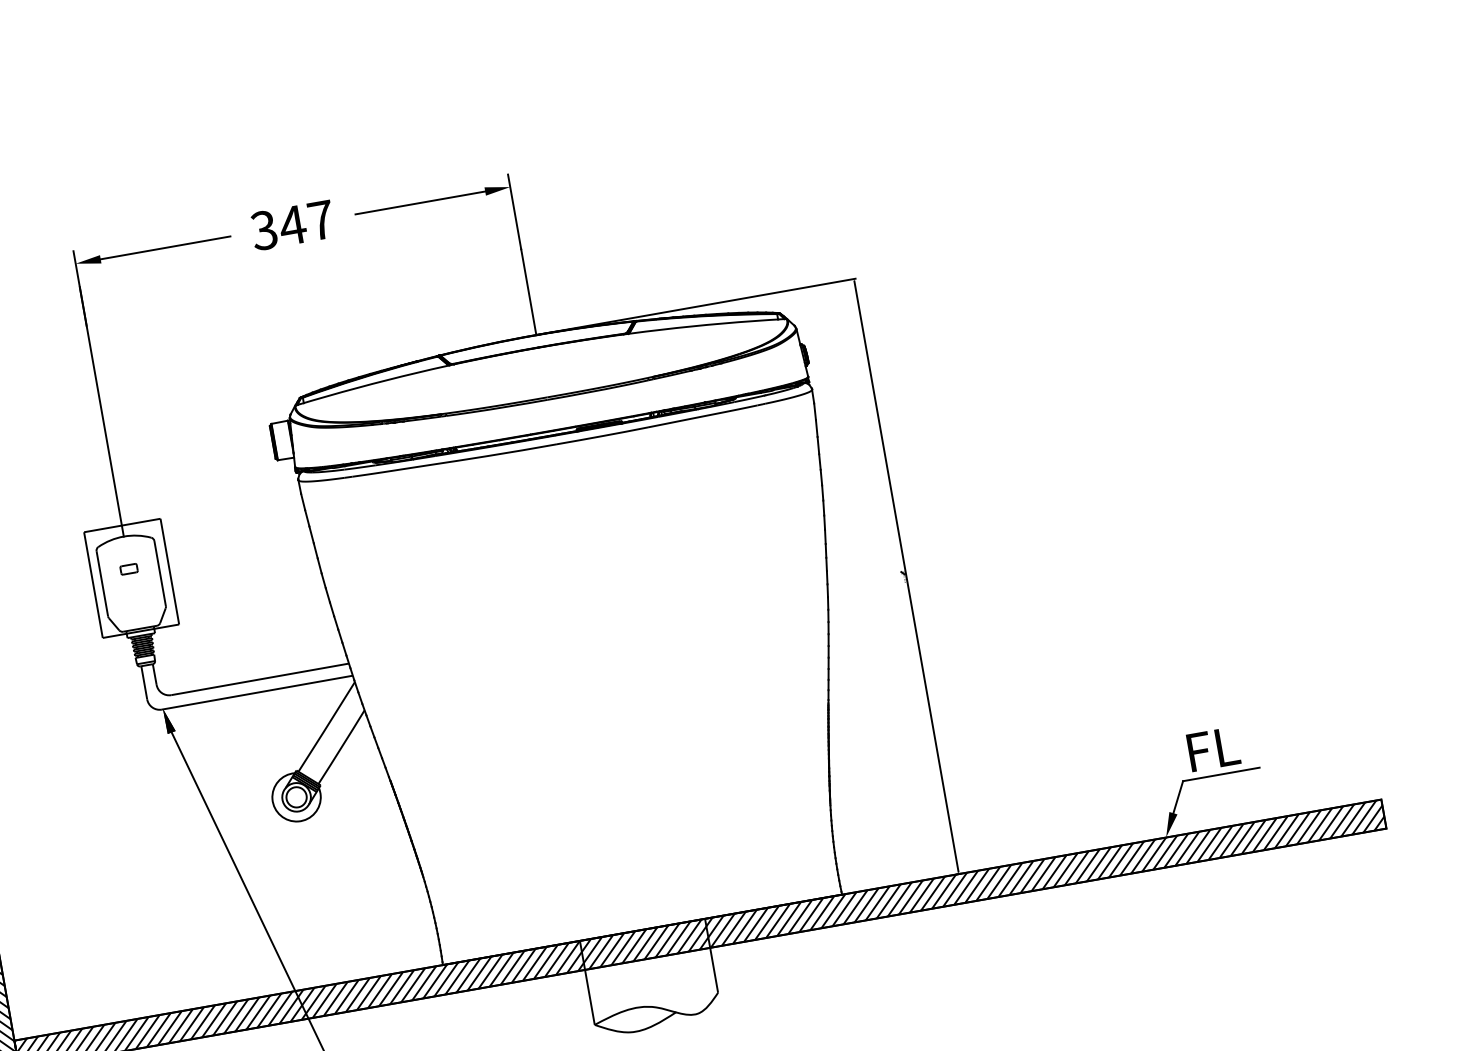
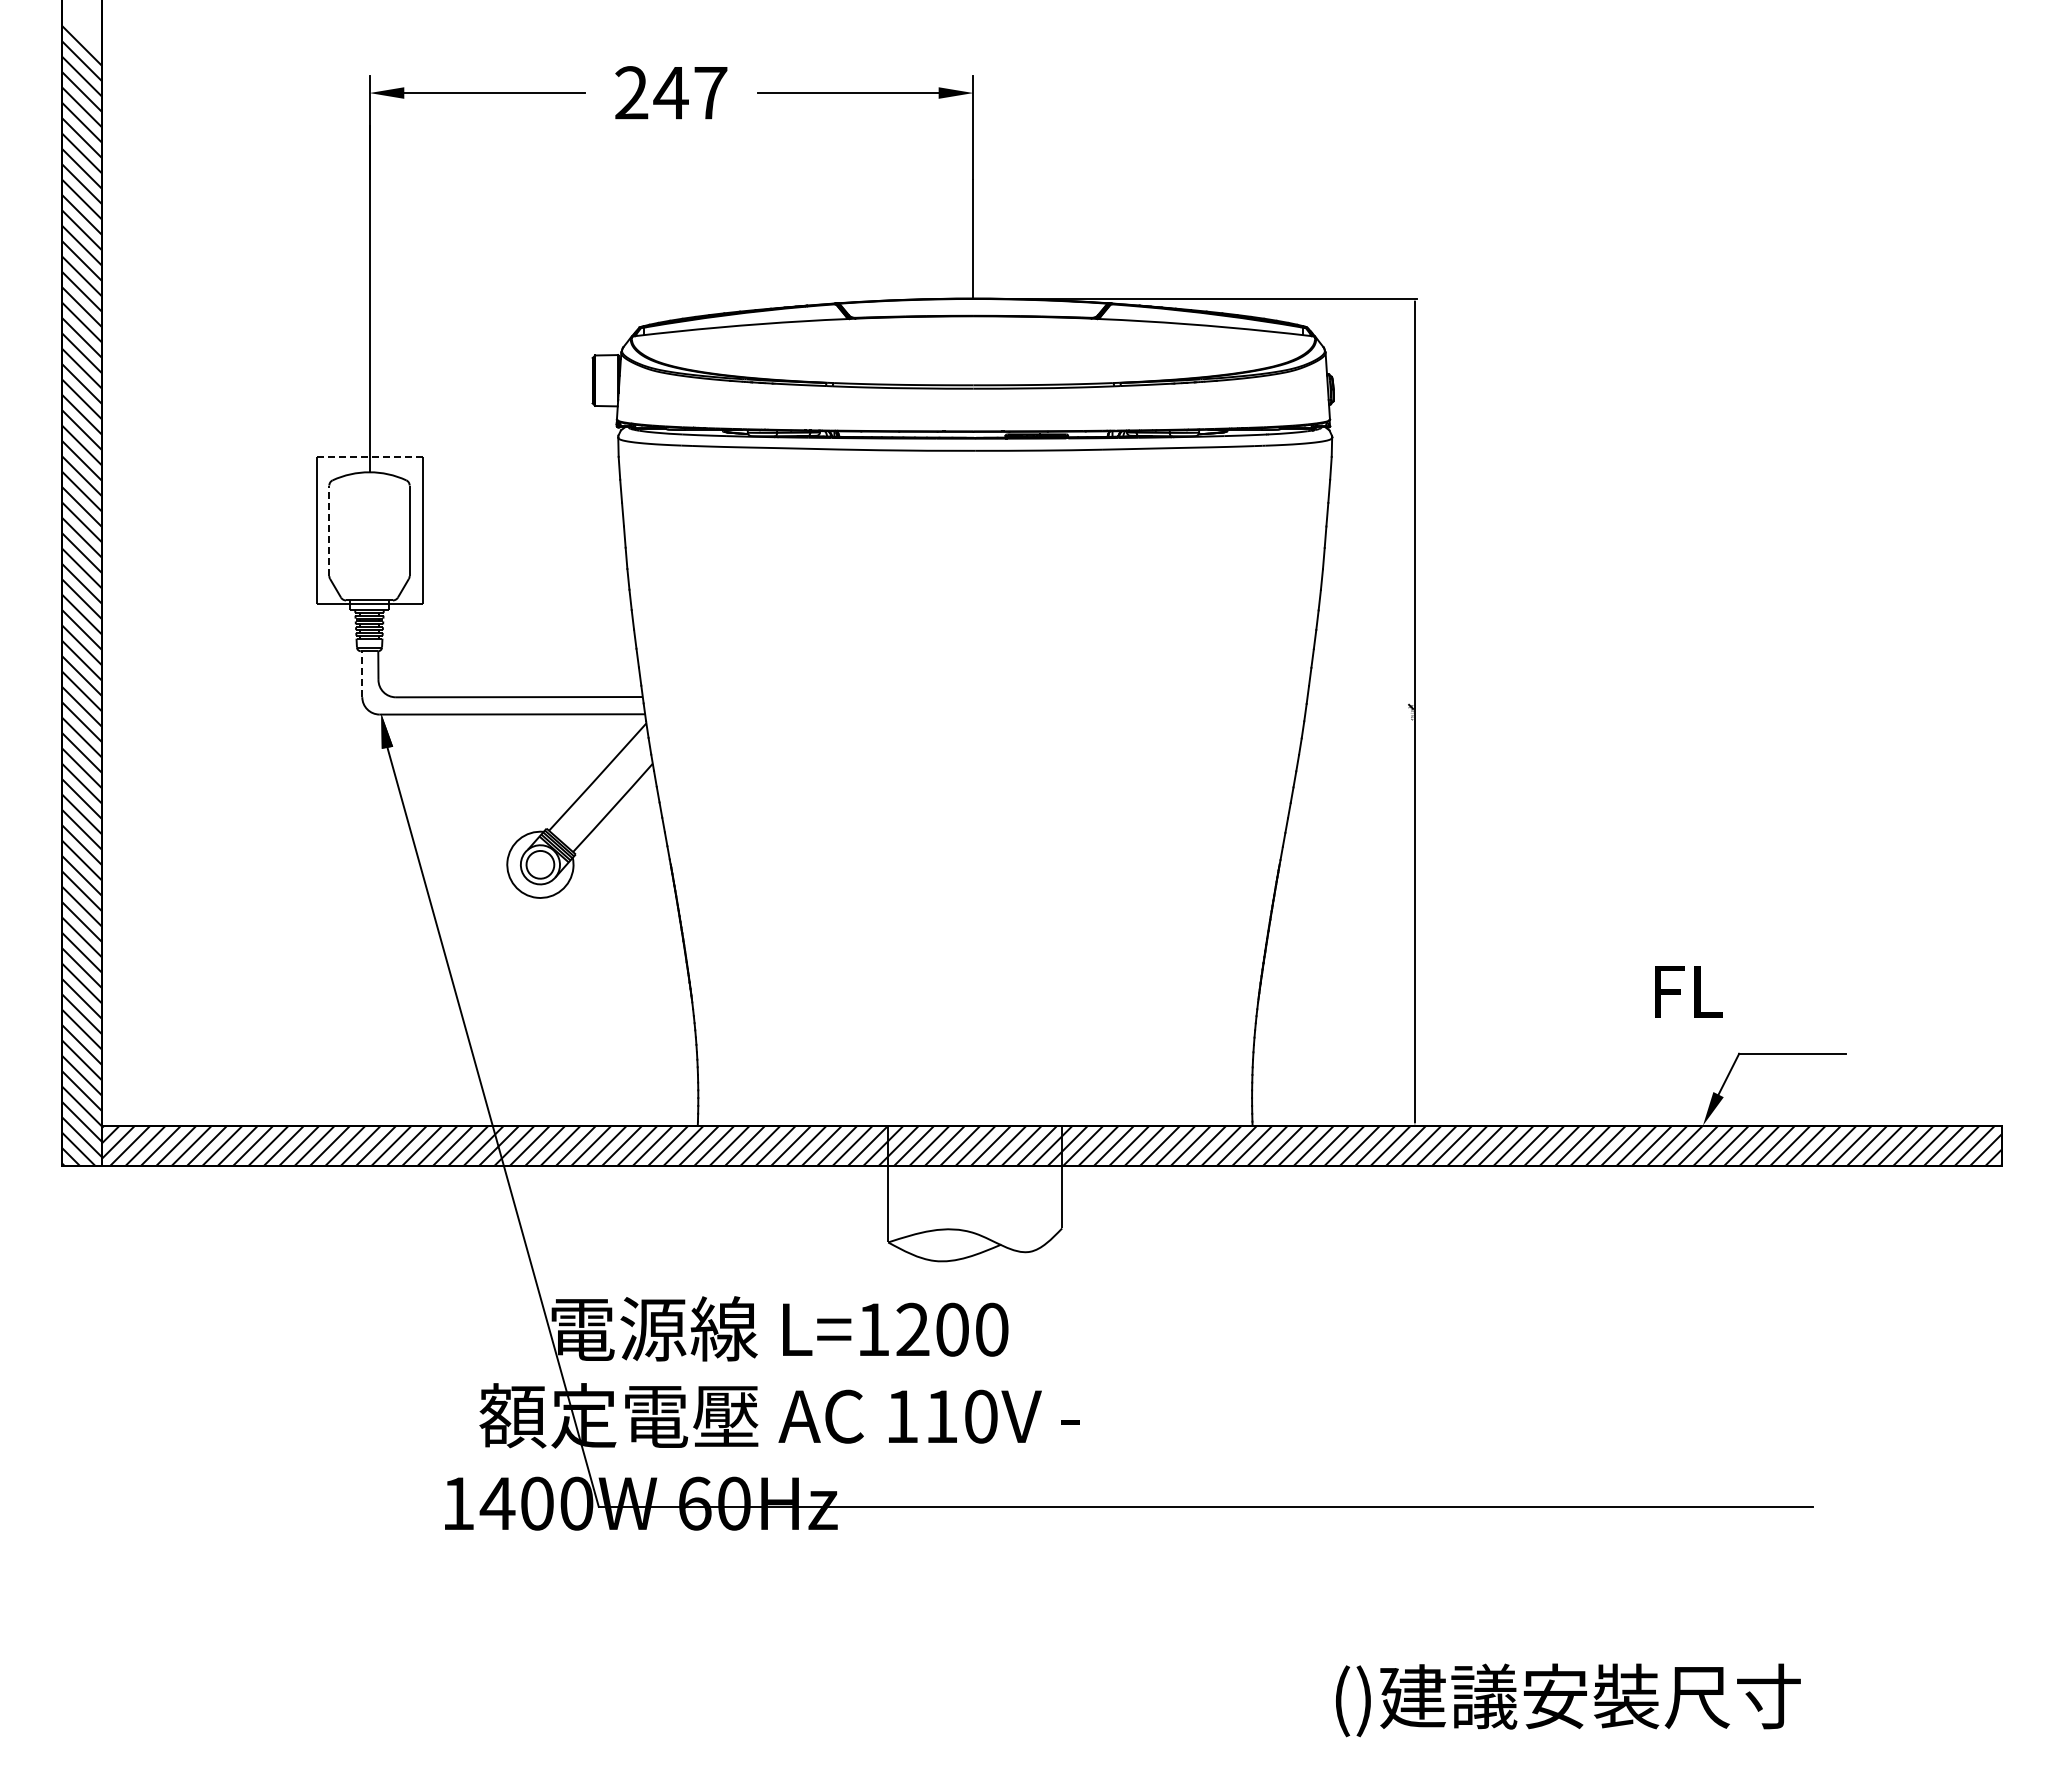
text: (264, 230) -> (631, 92), 347 -> 247
line: (121, 525) -> (369, 457), solid -> dashed
part: (128, 569) -> (368, 517), removed
line: (102, 583) -> (329, 530), solid -> dashed
line: (144, 682) -> (362, 674), solid -> dashed
text: (1213, 748) -> (1688, 991), moved

